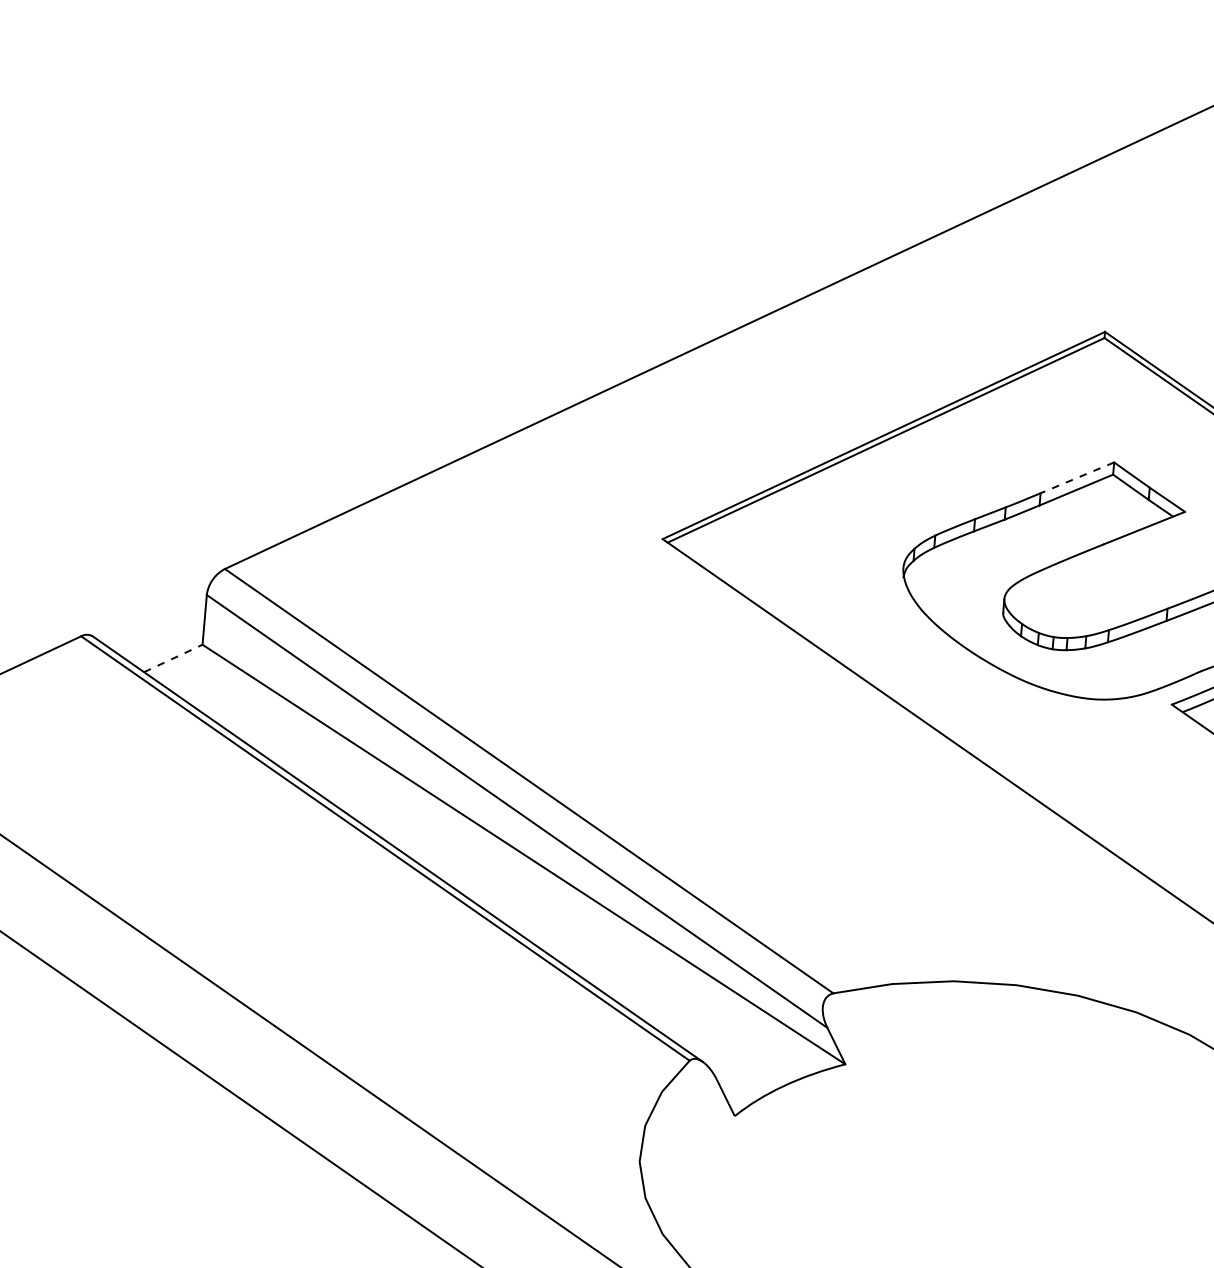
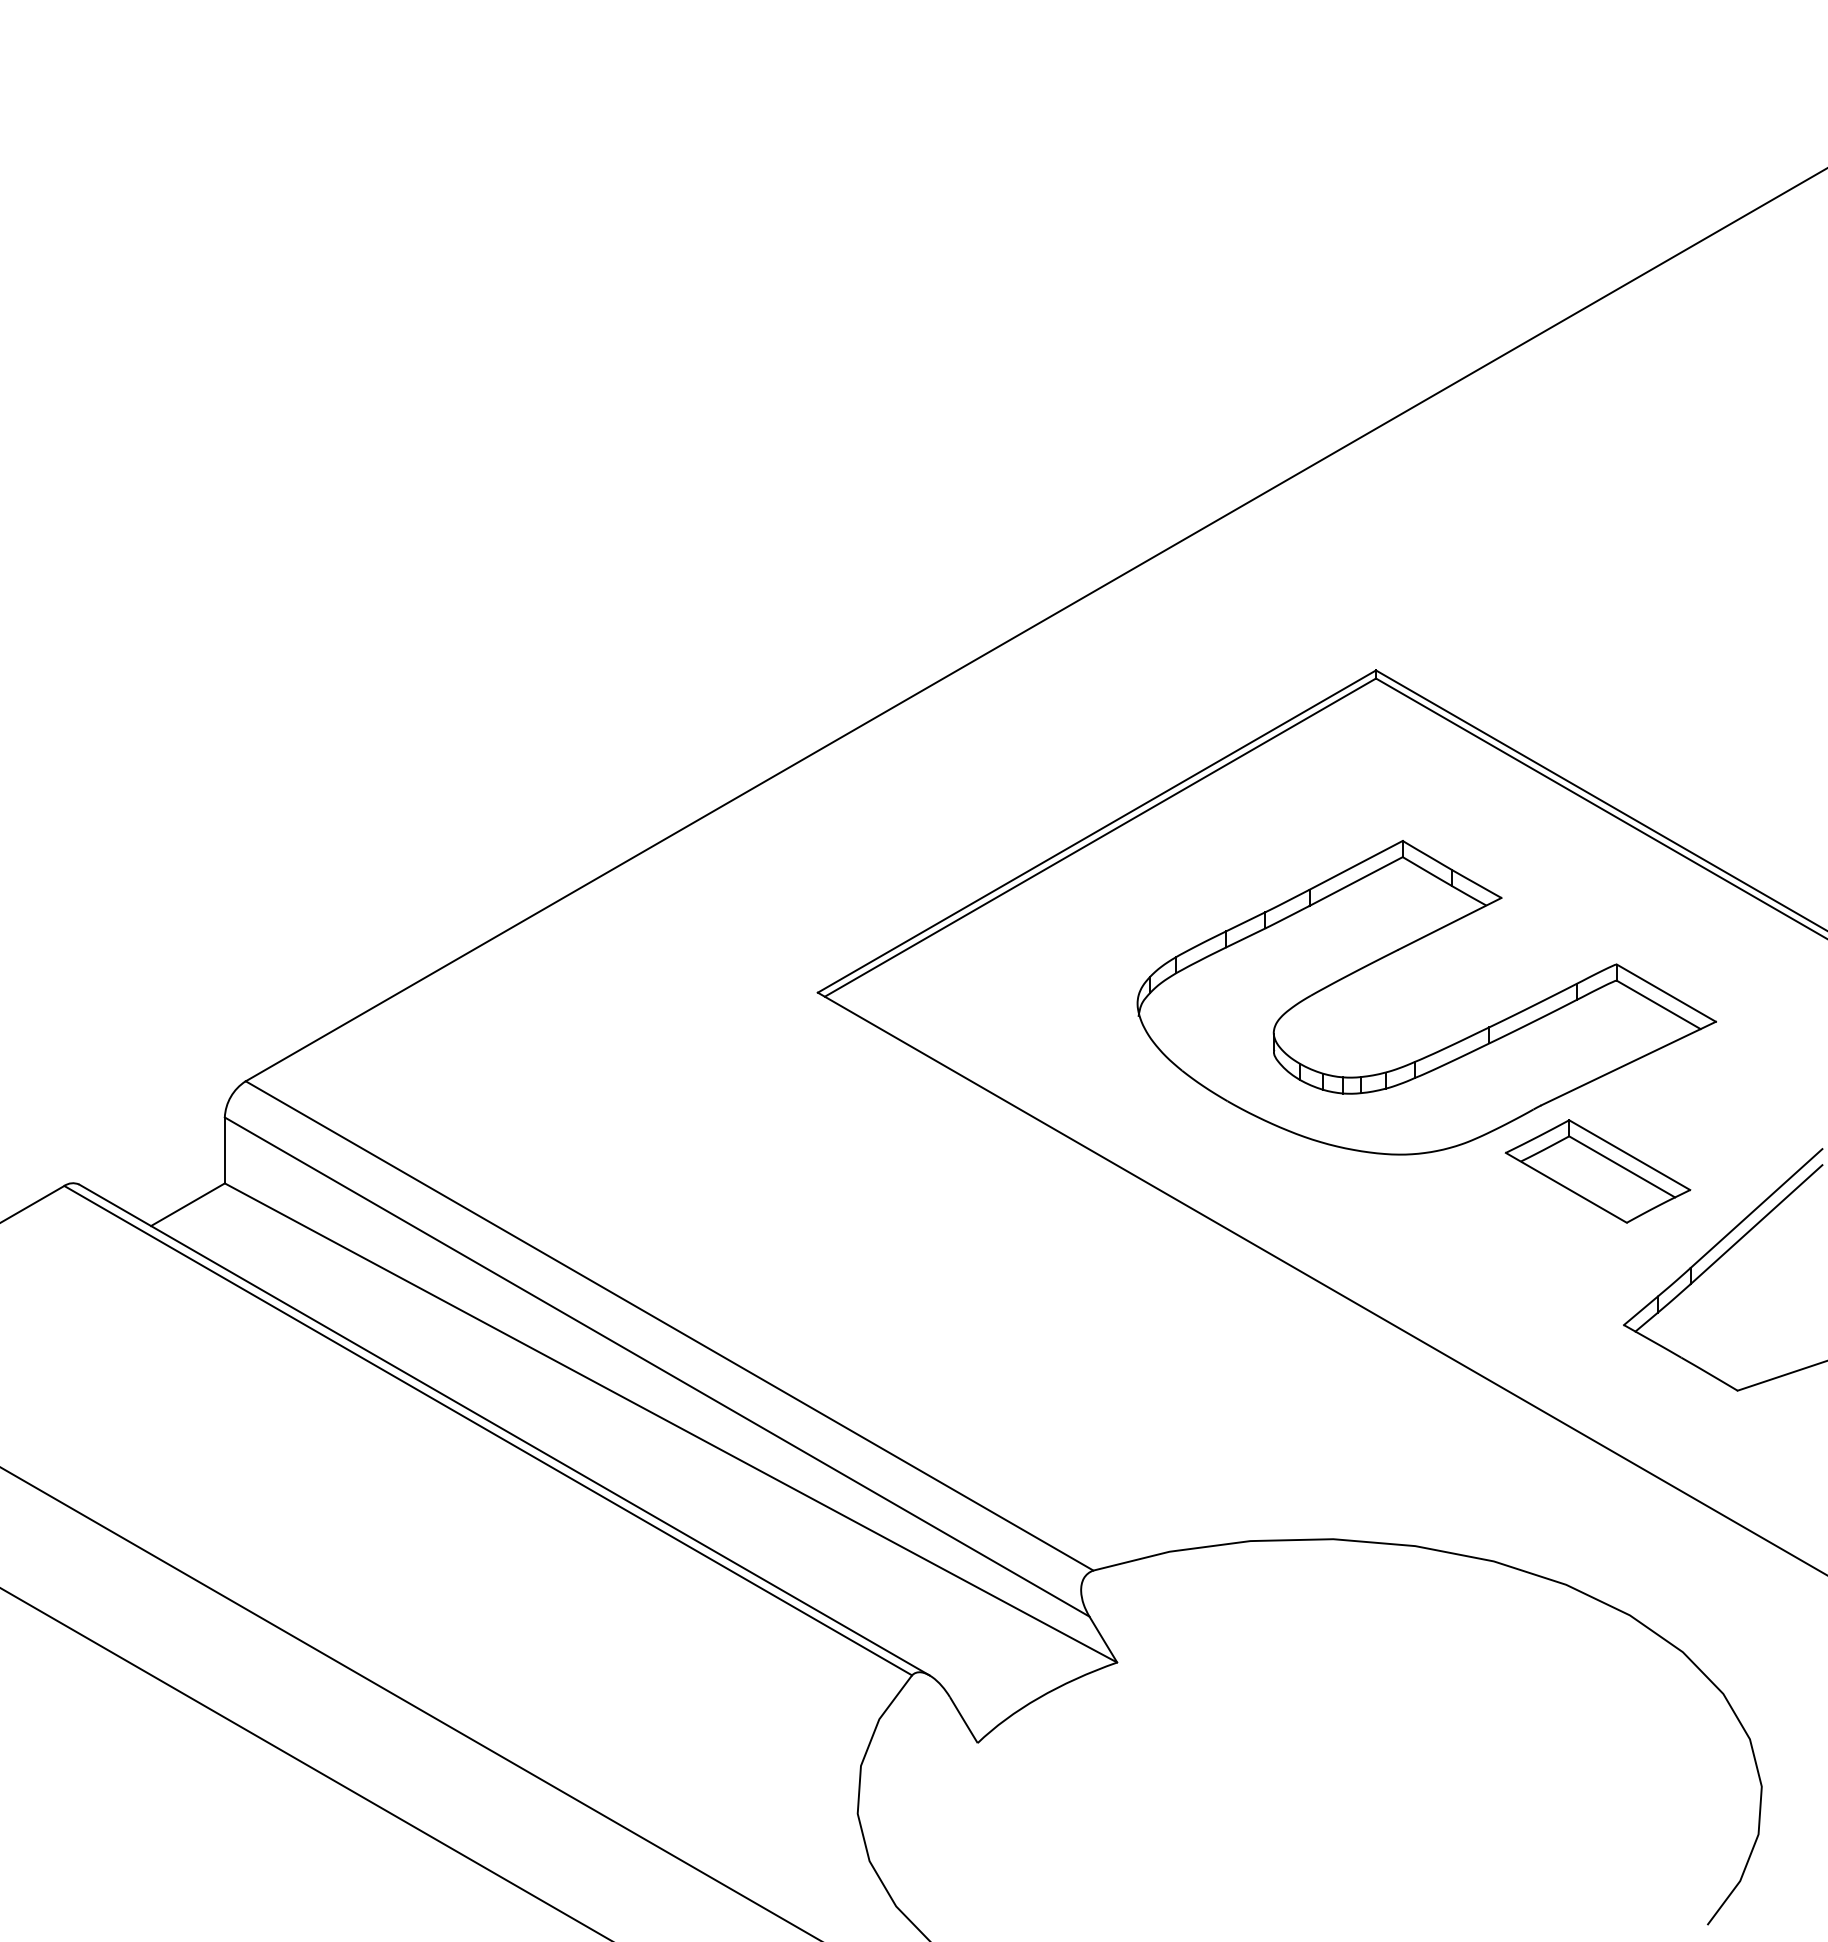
line: (1077, 477) -> (1356, 865), dashed -> solid
line: (172, 658) -> (187, 1204), dashed -> solid

